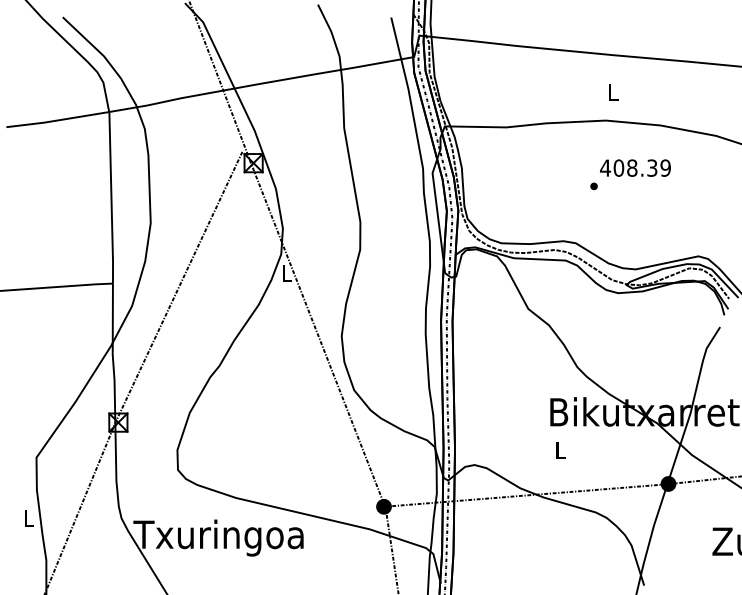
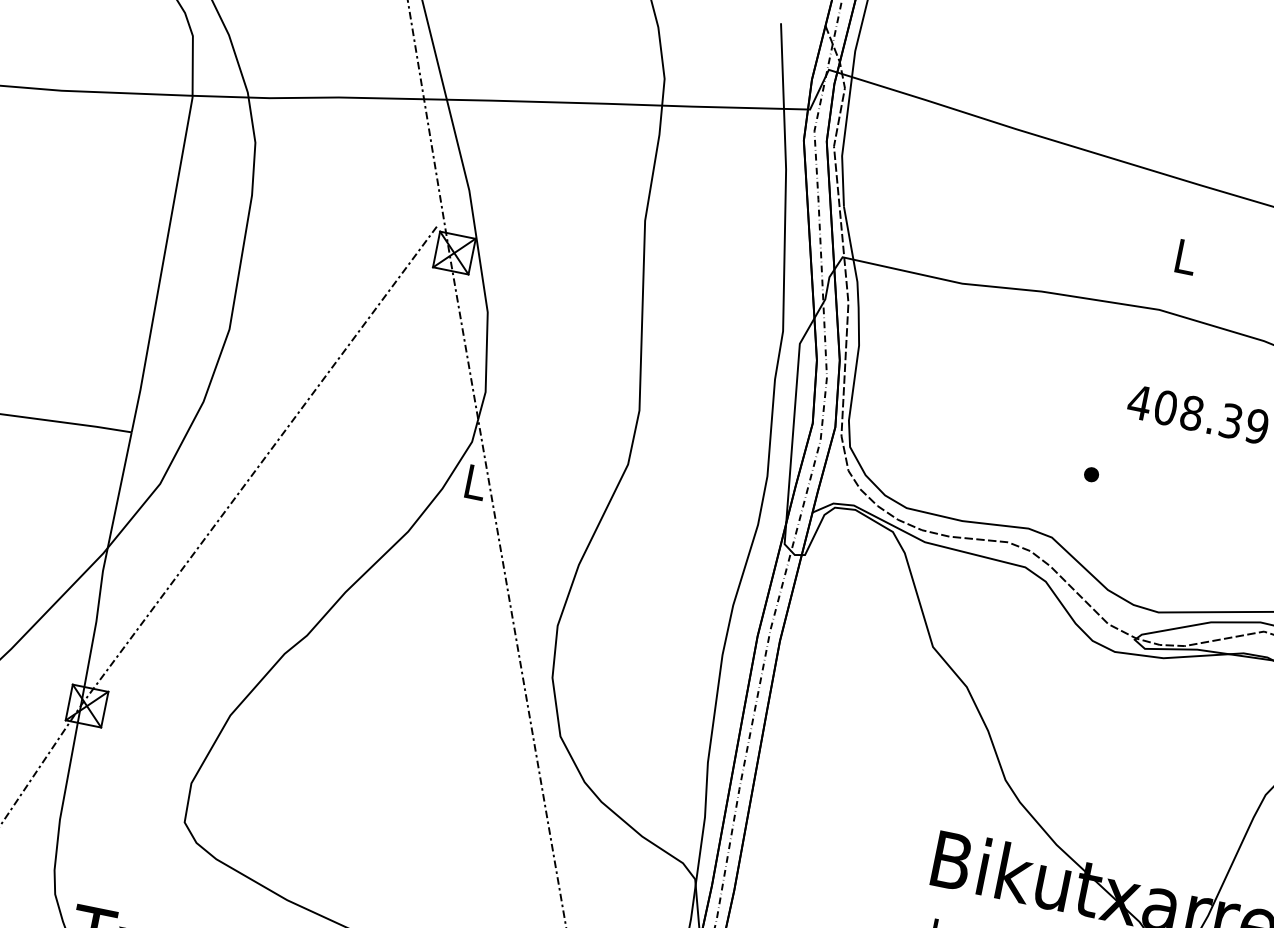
part: (593, 186) -> (1090, 474), moved

